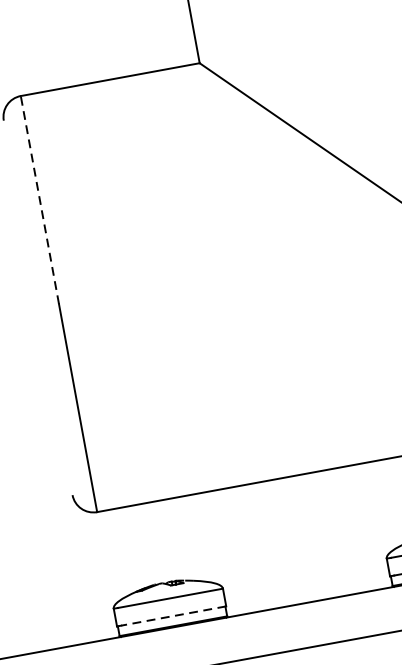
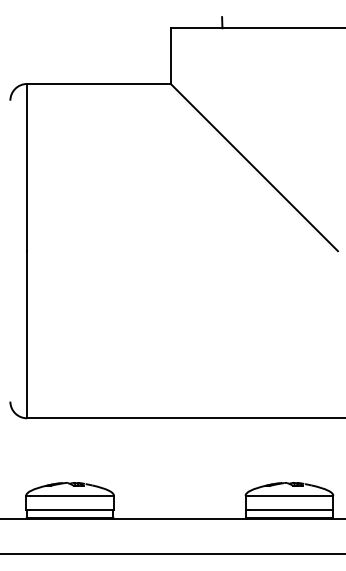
line: (40, 199) -> (27, 167), dashed -> solid
line: (173, 615) -> (71, 509), dashed -> solid

